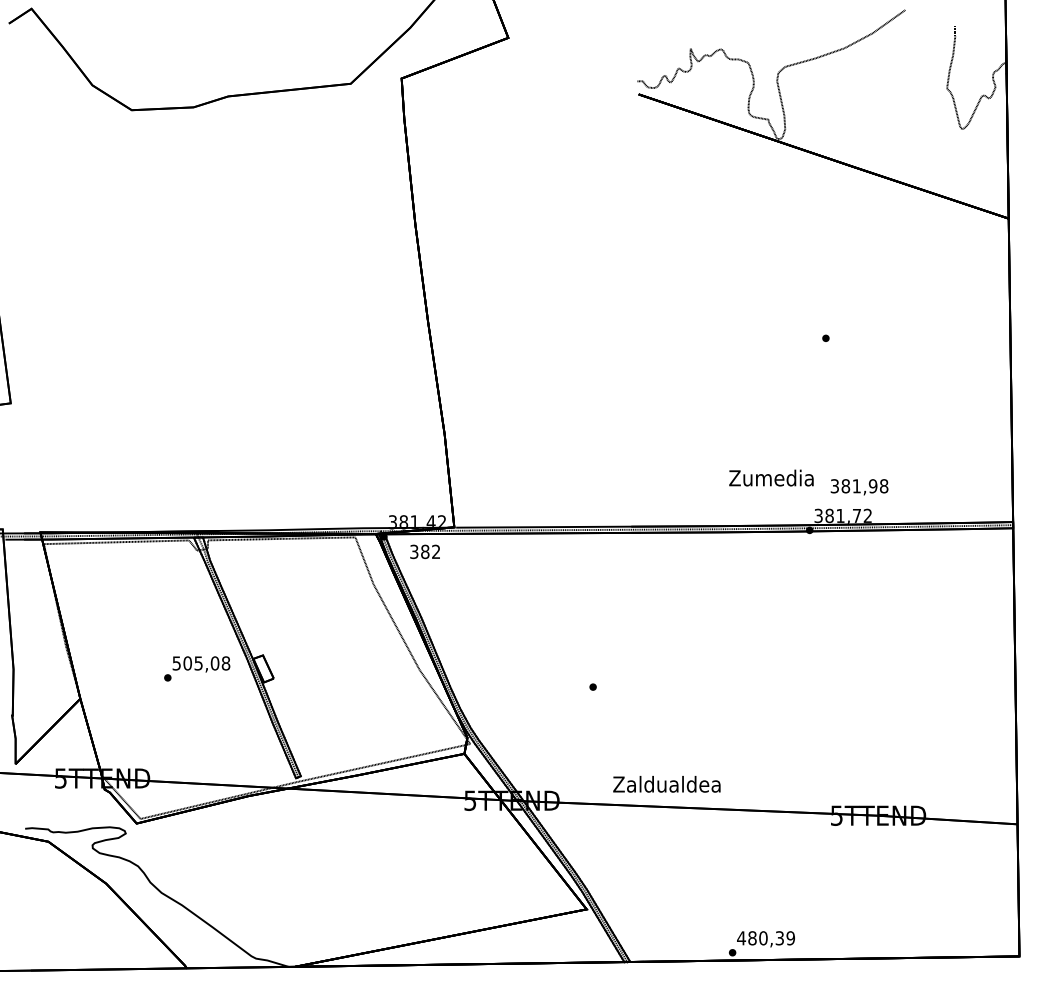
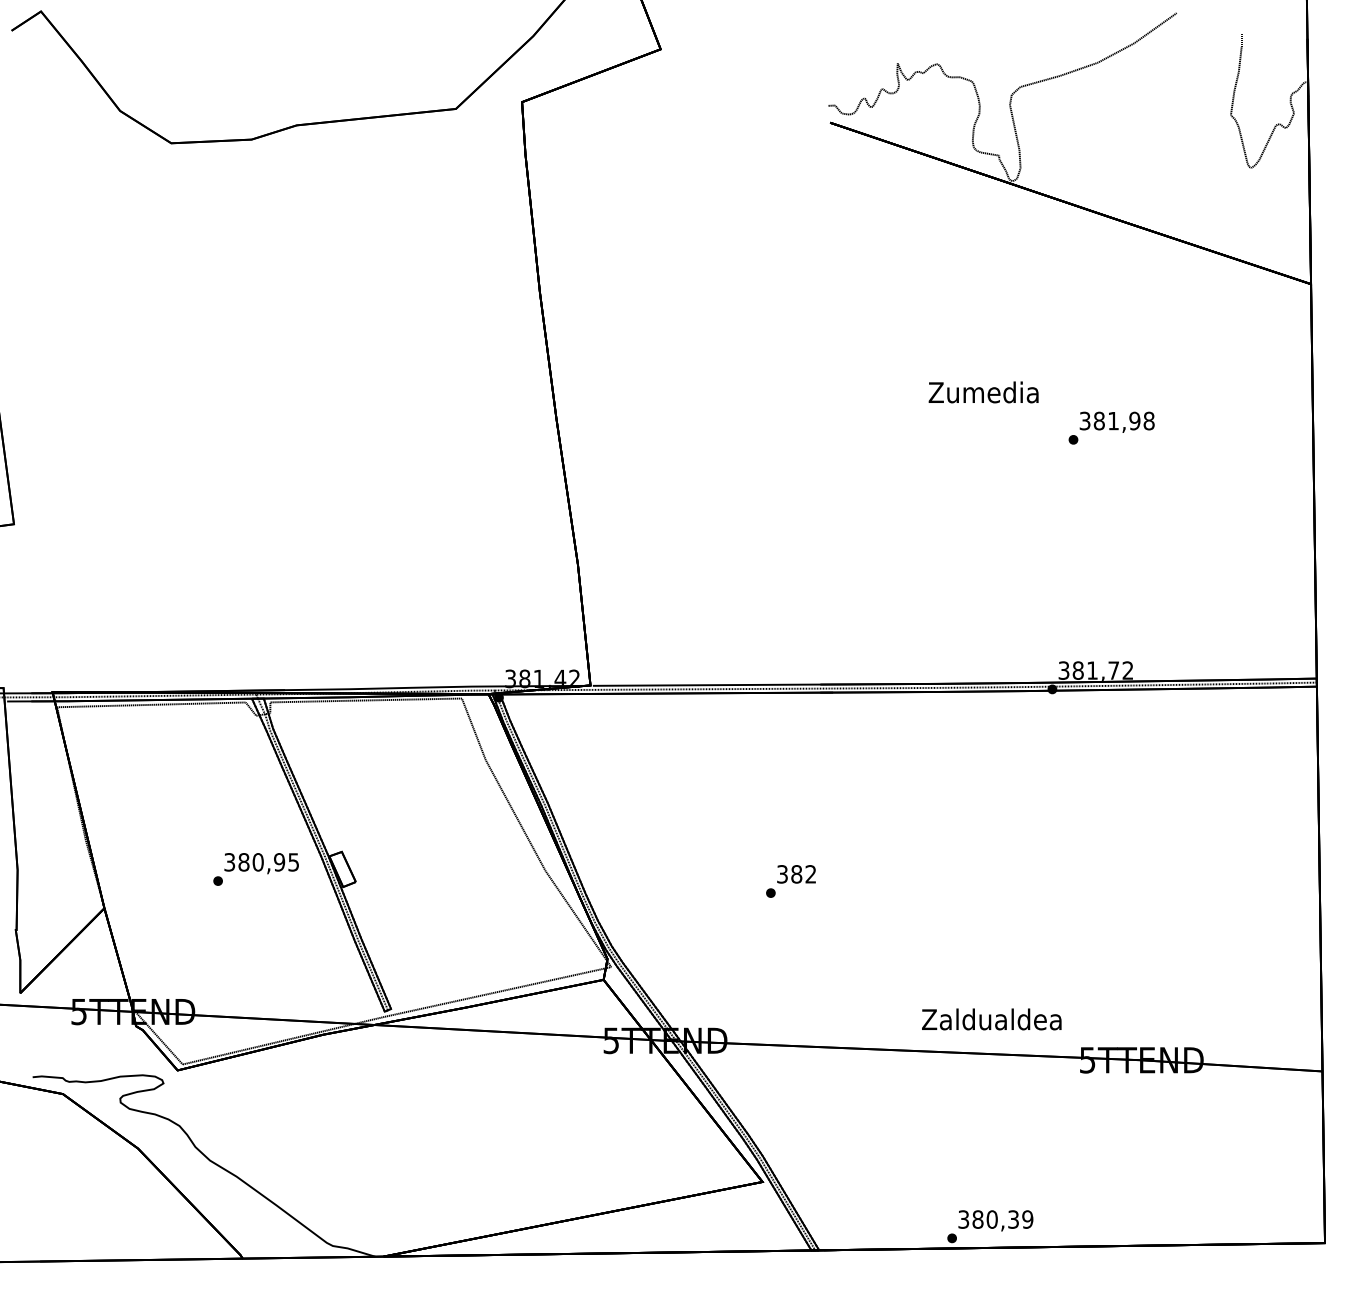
text: (771, 478) -> (983, 392), moved
text: (859, 486) -> (1116, 421), moved
text: (425, 552) -> (796, 874), moved
text: (201, 663) -> (261, 862), 505,08 -> 380,95
text: (666, 784) -> (991, 1019), moved
text: (741, 938) -> (963, 1219), 480,39 -> 380,39

